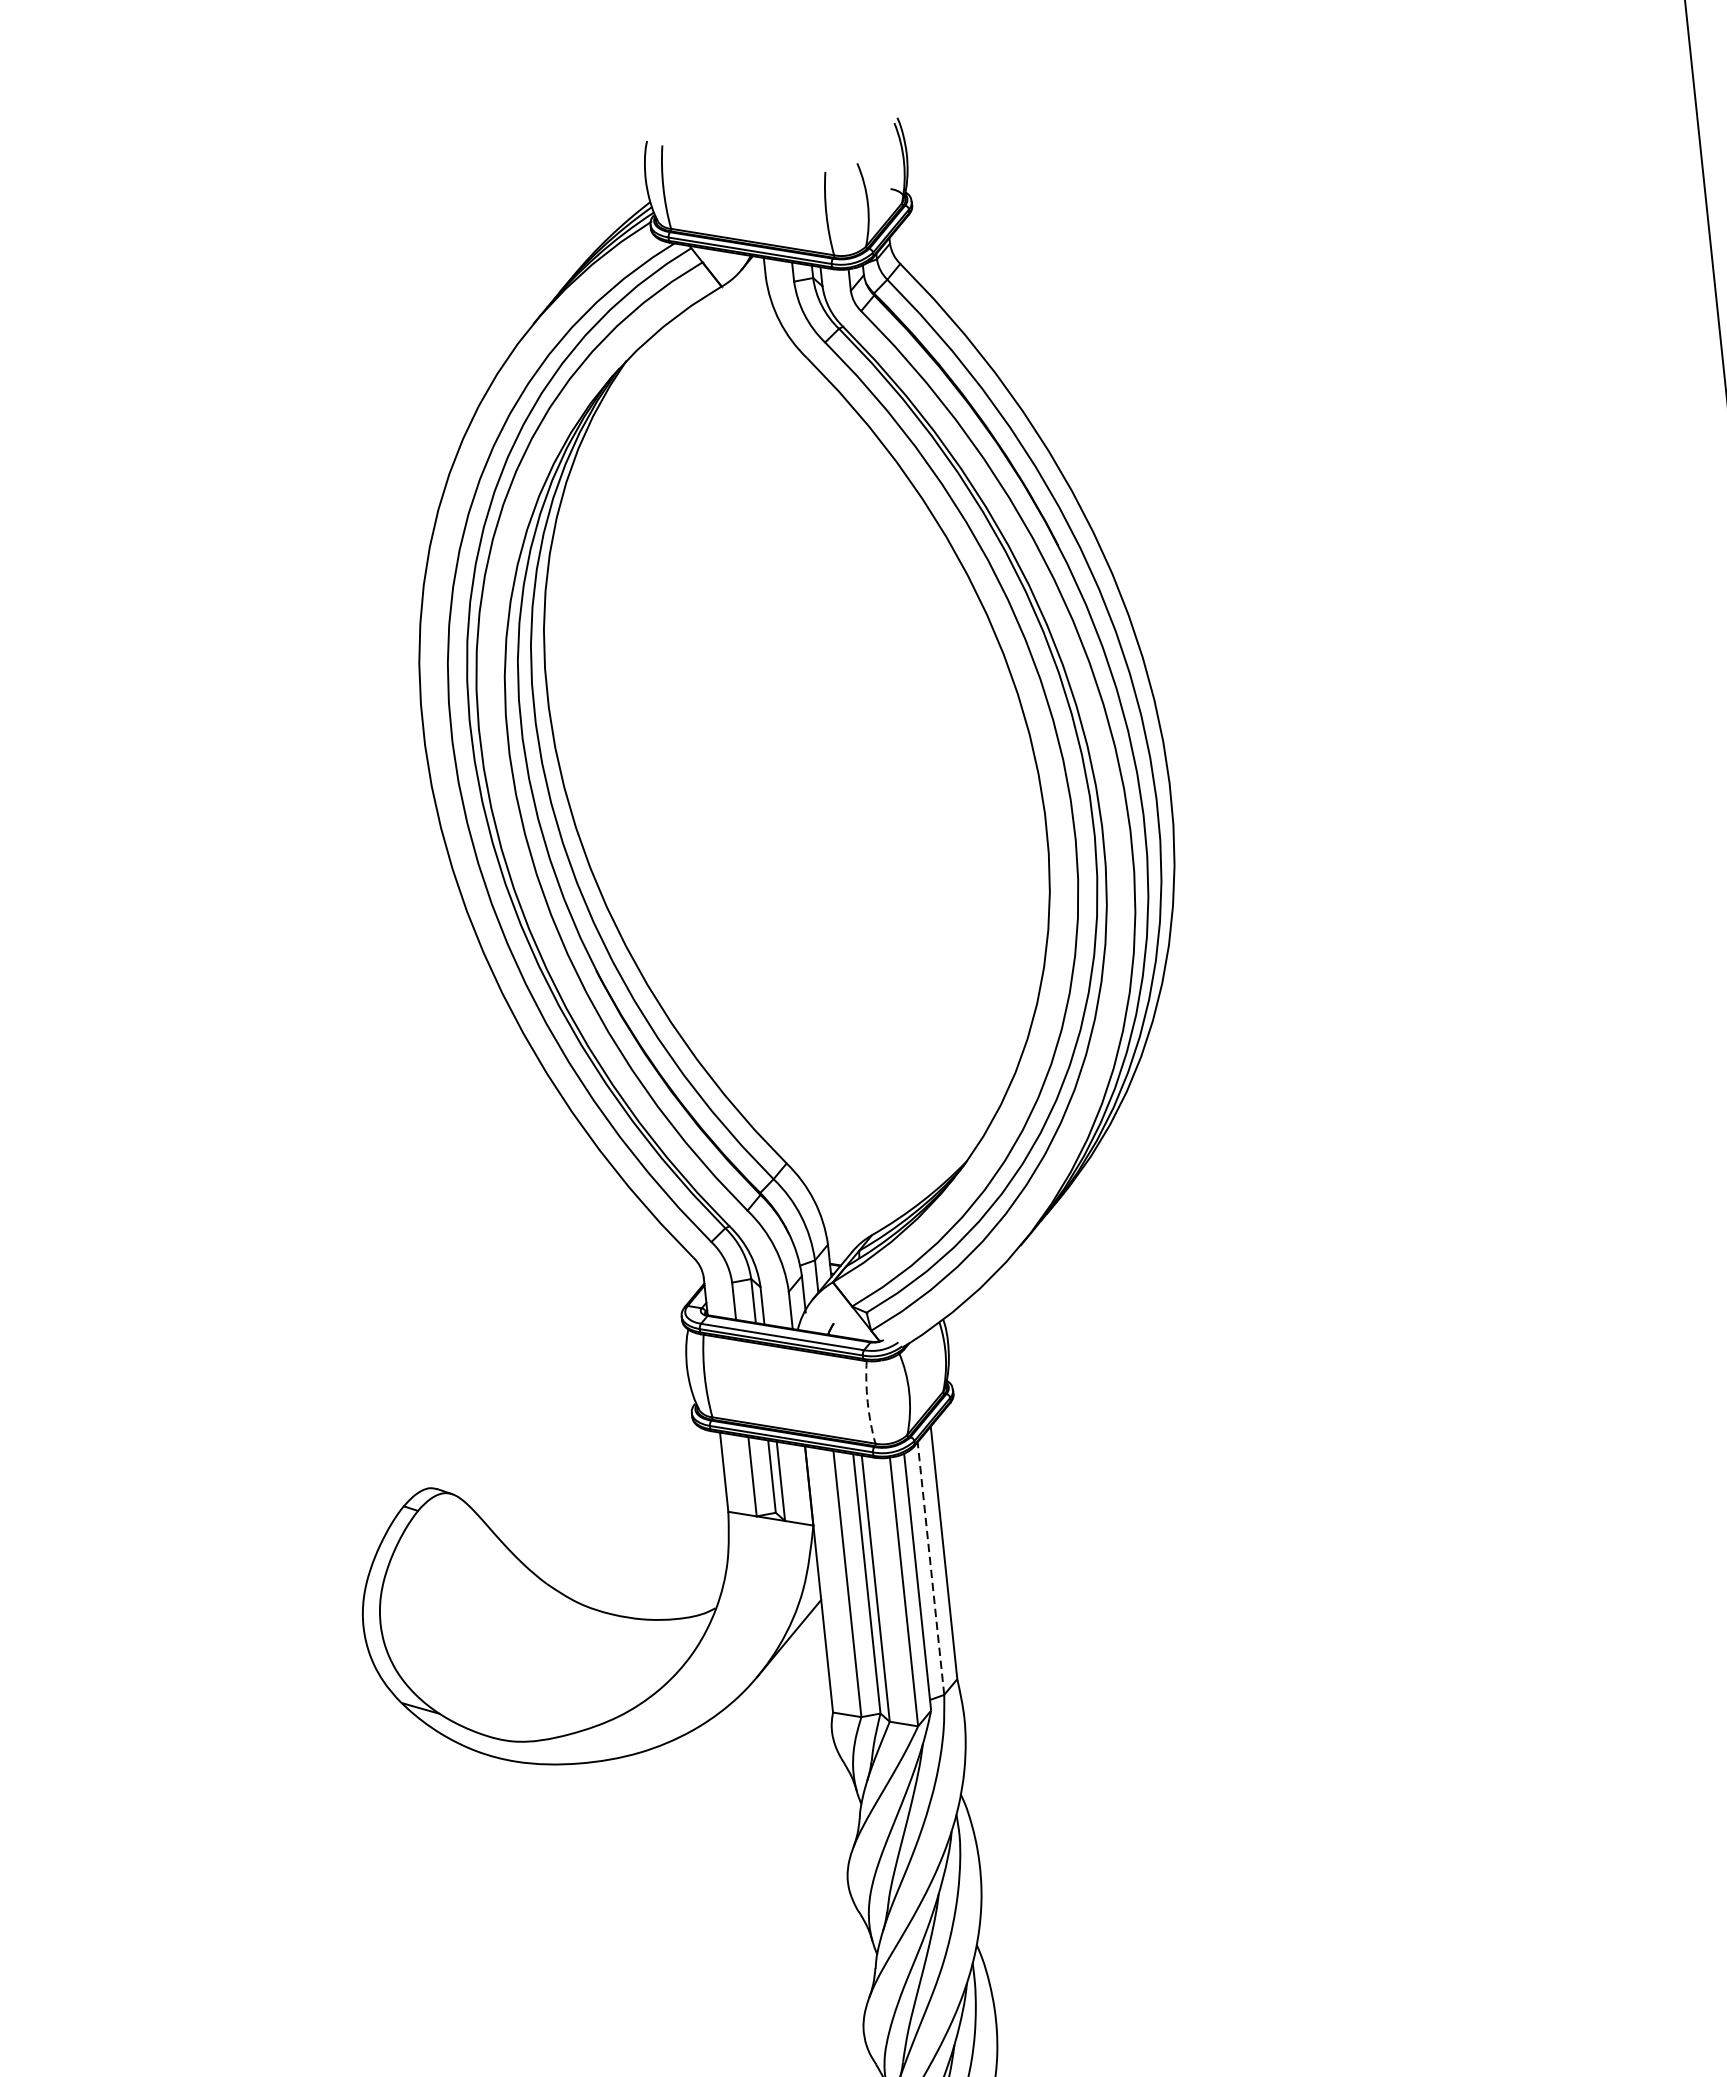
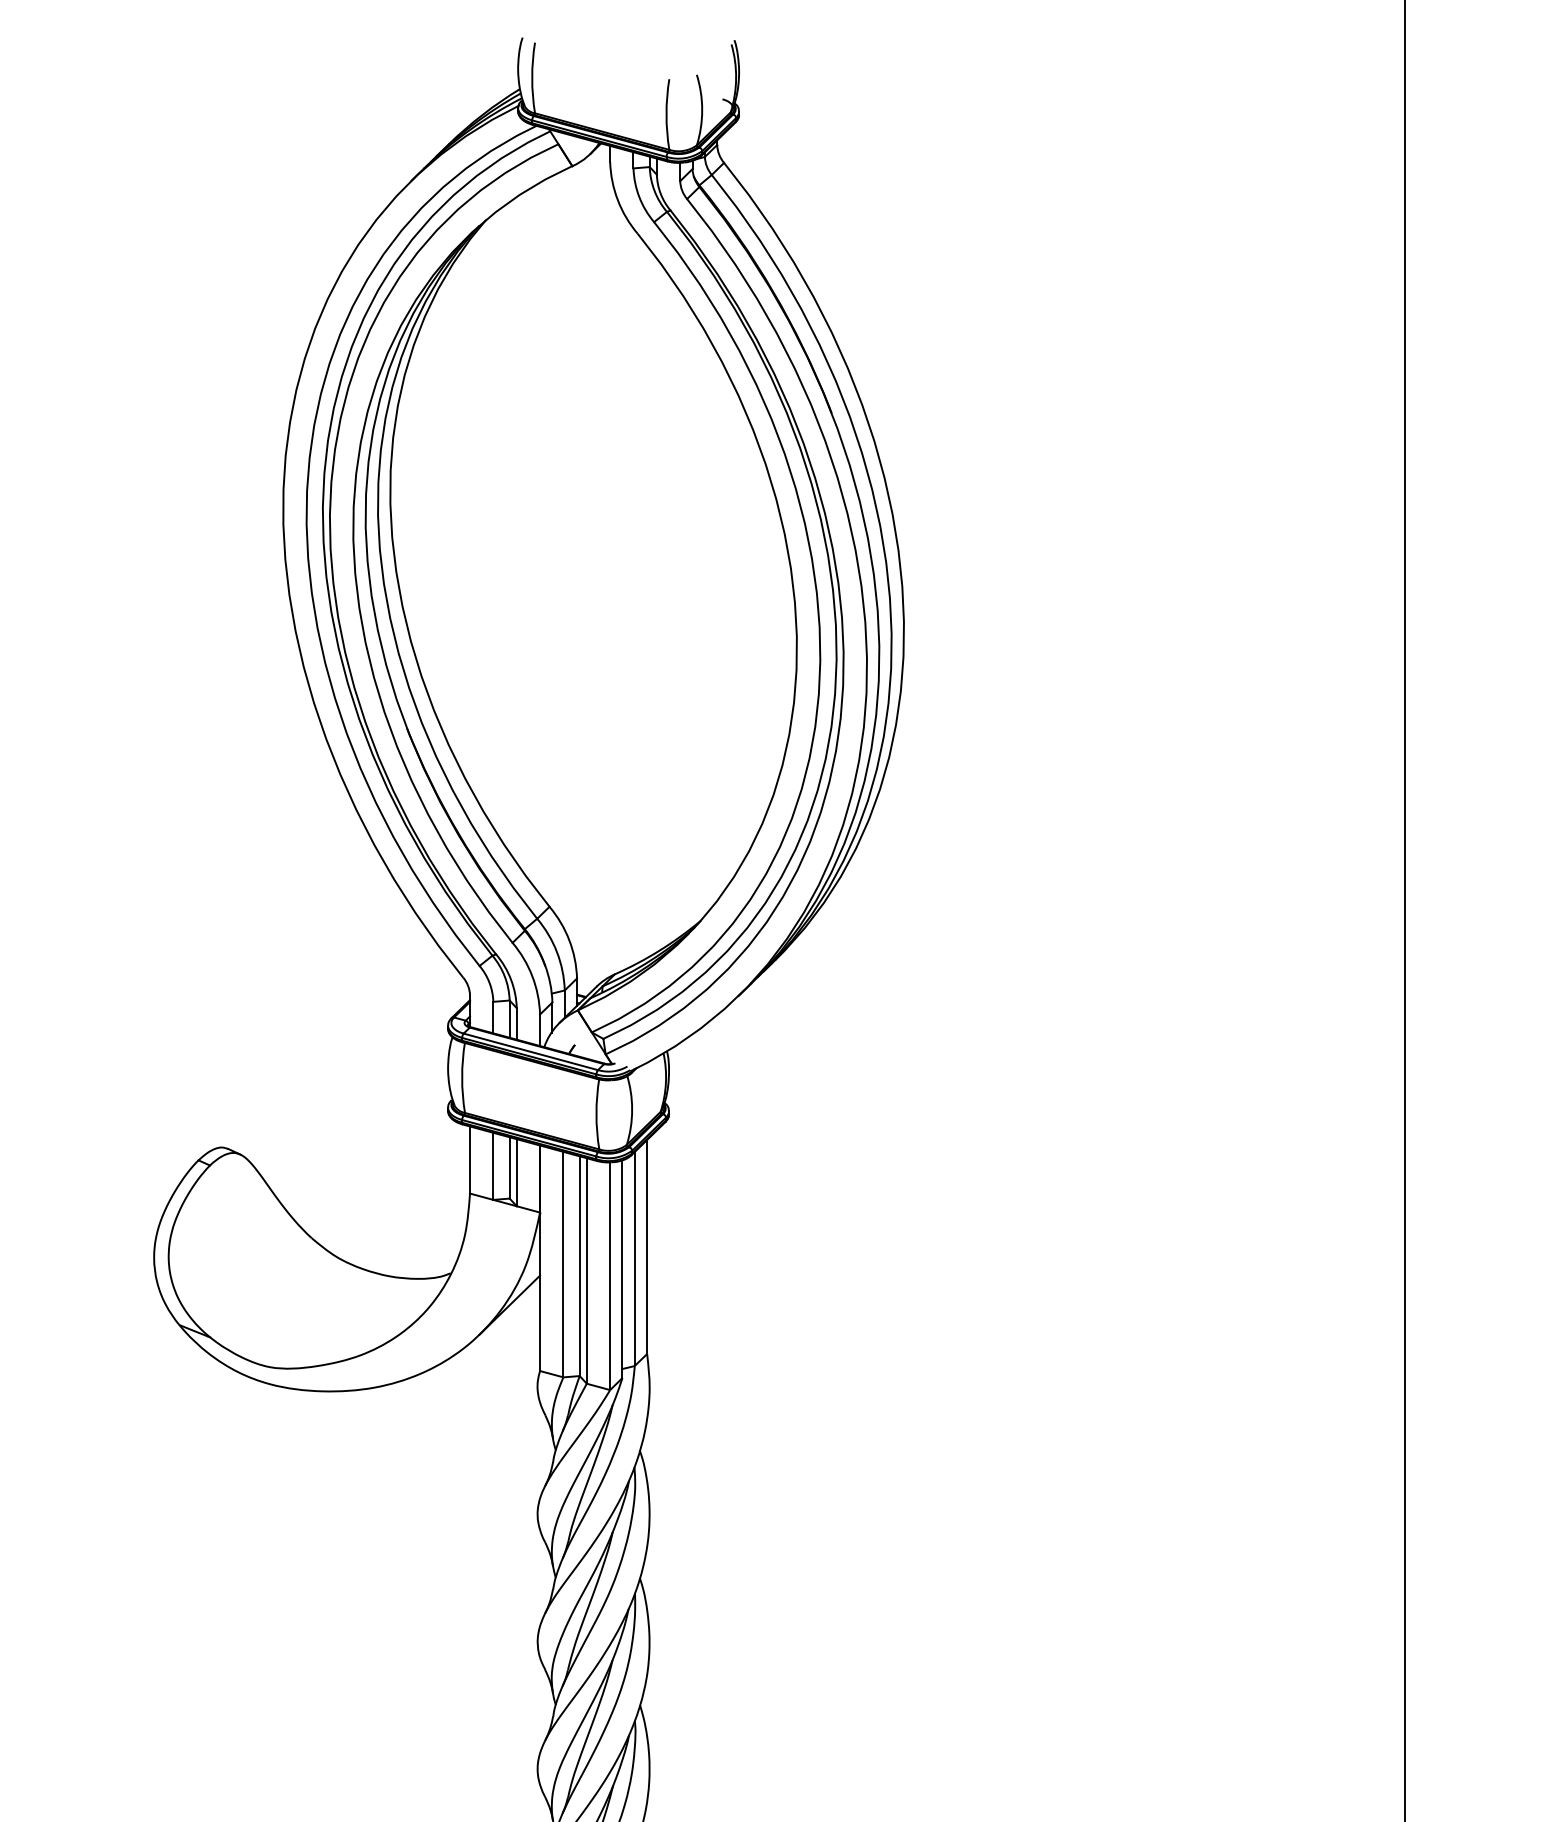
arc: (867, 1402) -> (596, 1114), dashed -> solid
line: (930, 1568) -> (634, 1258), dashed -> solid

